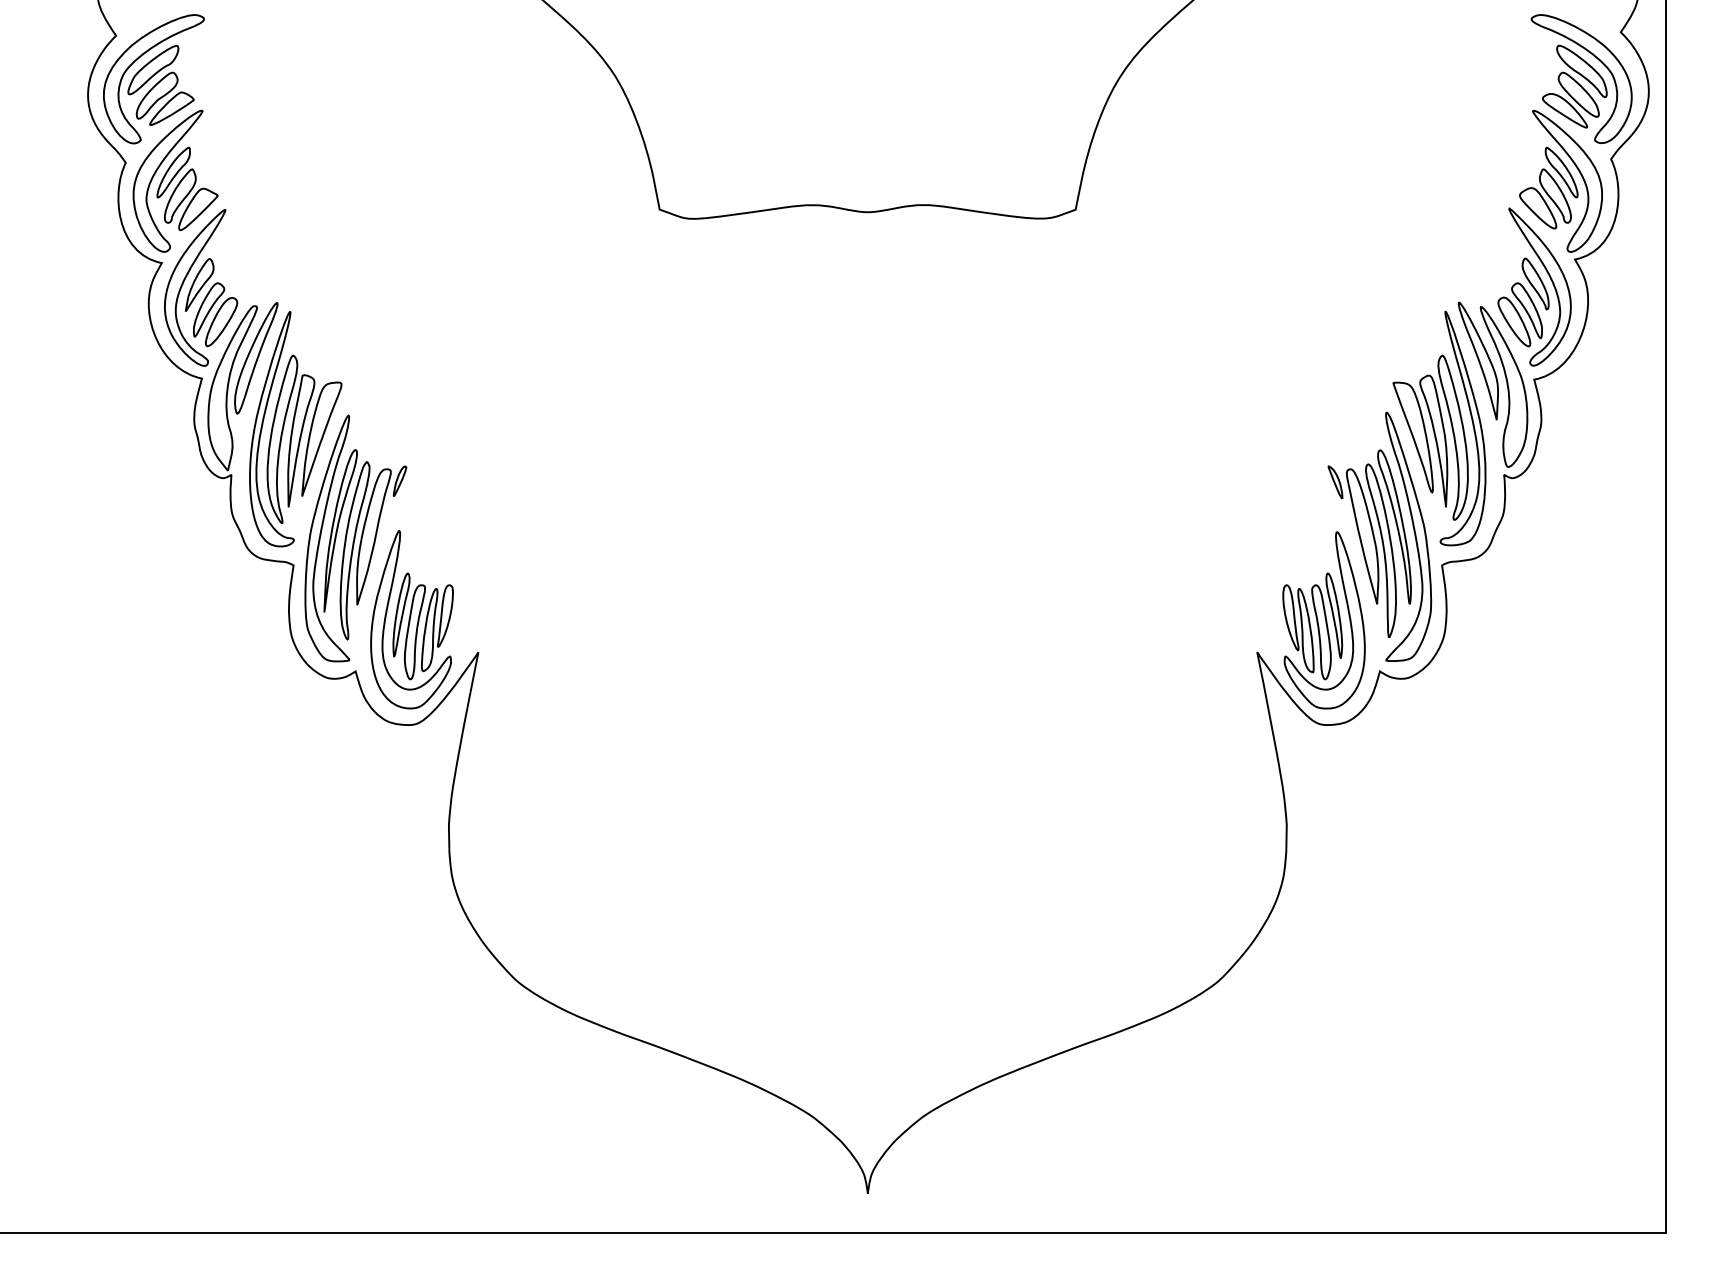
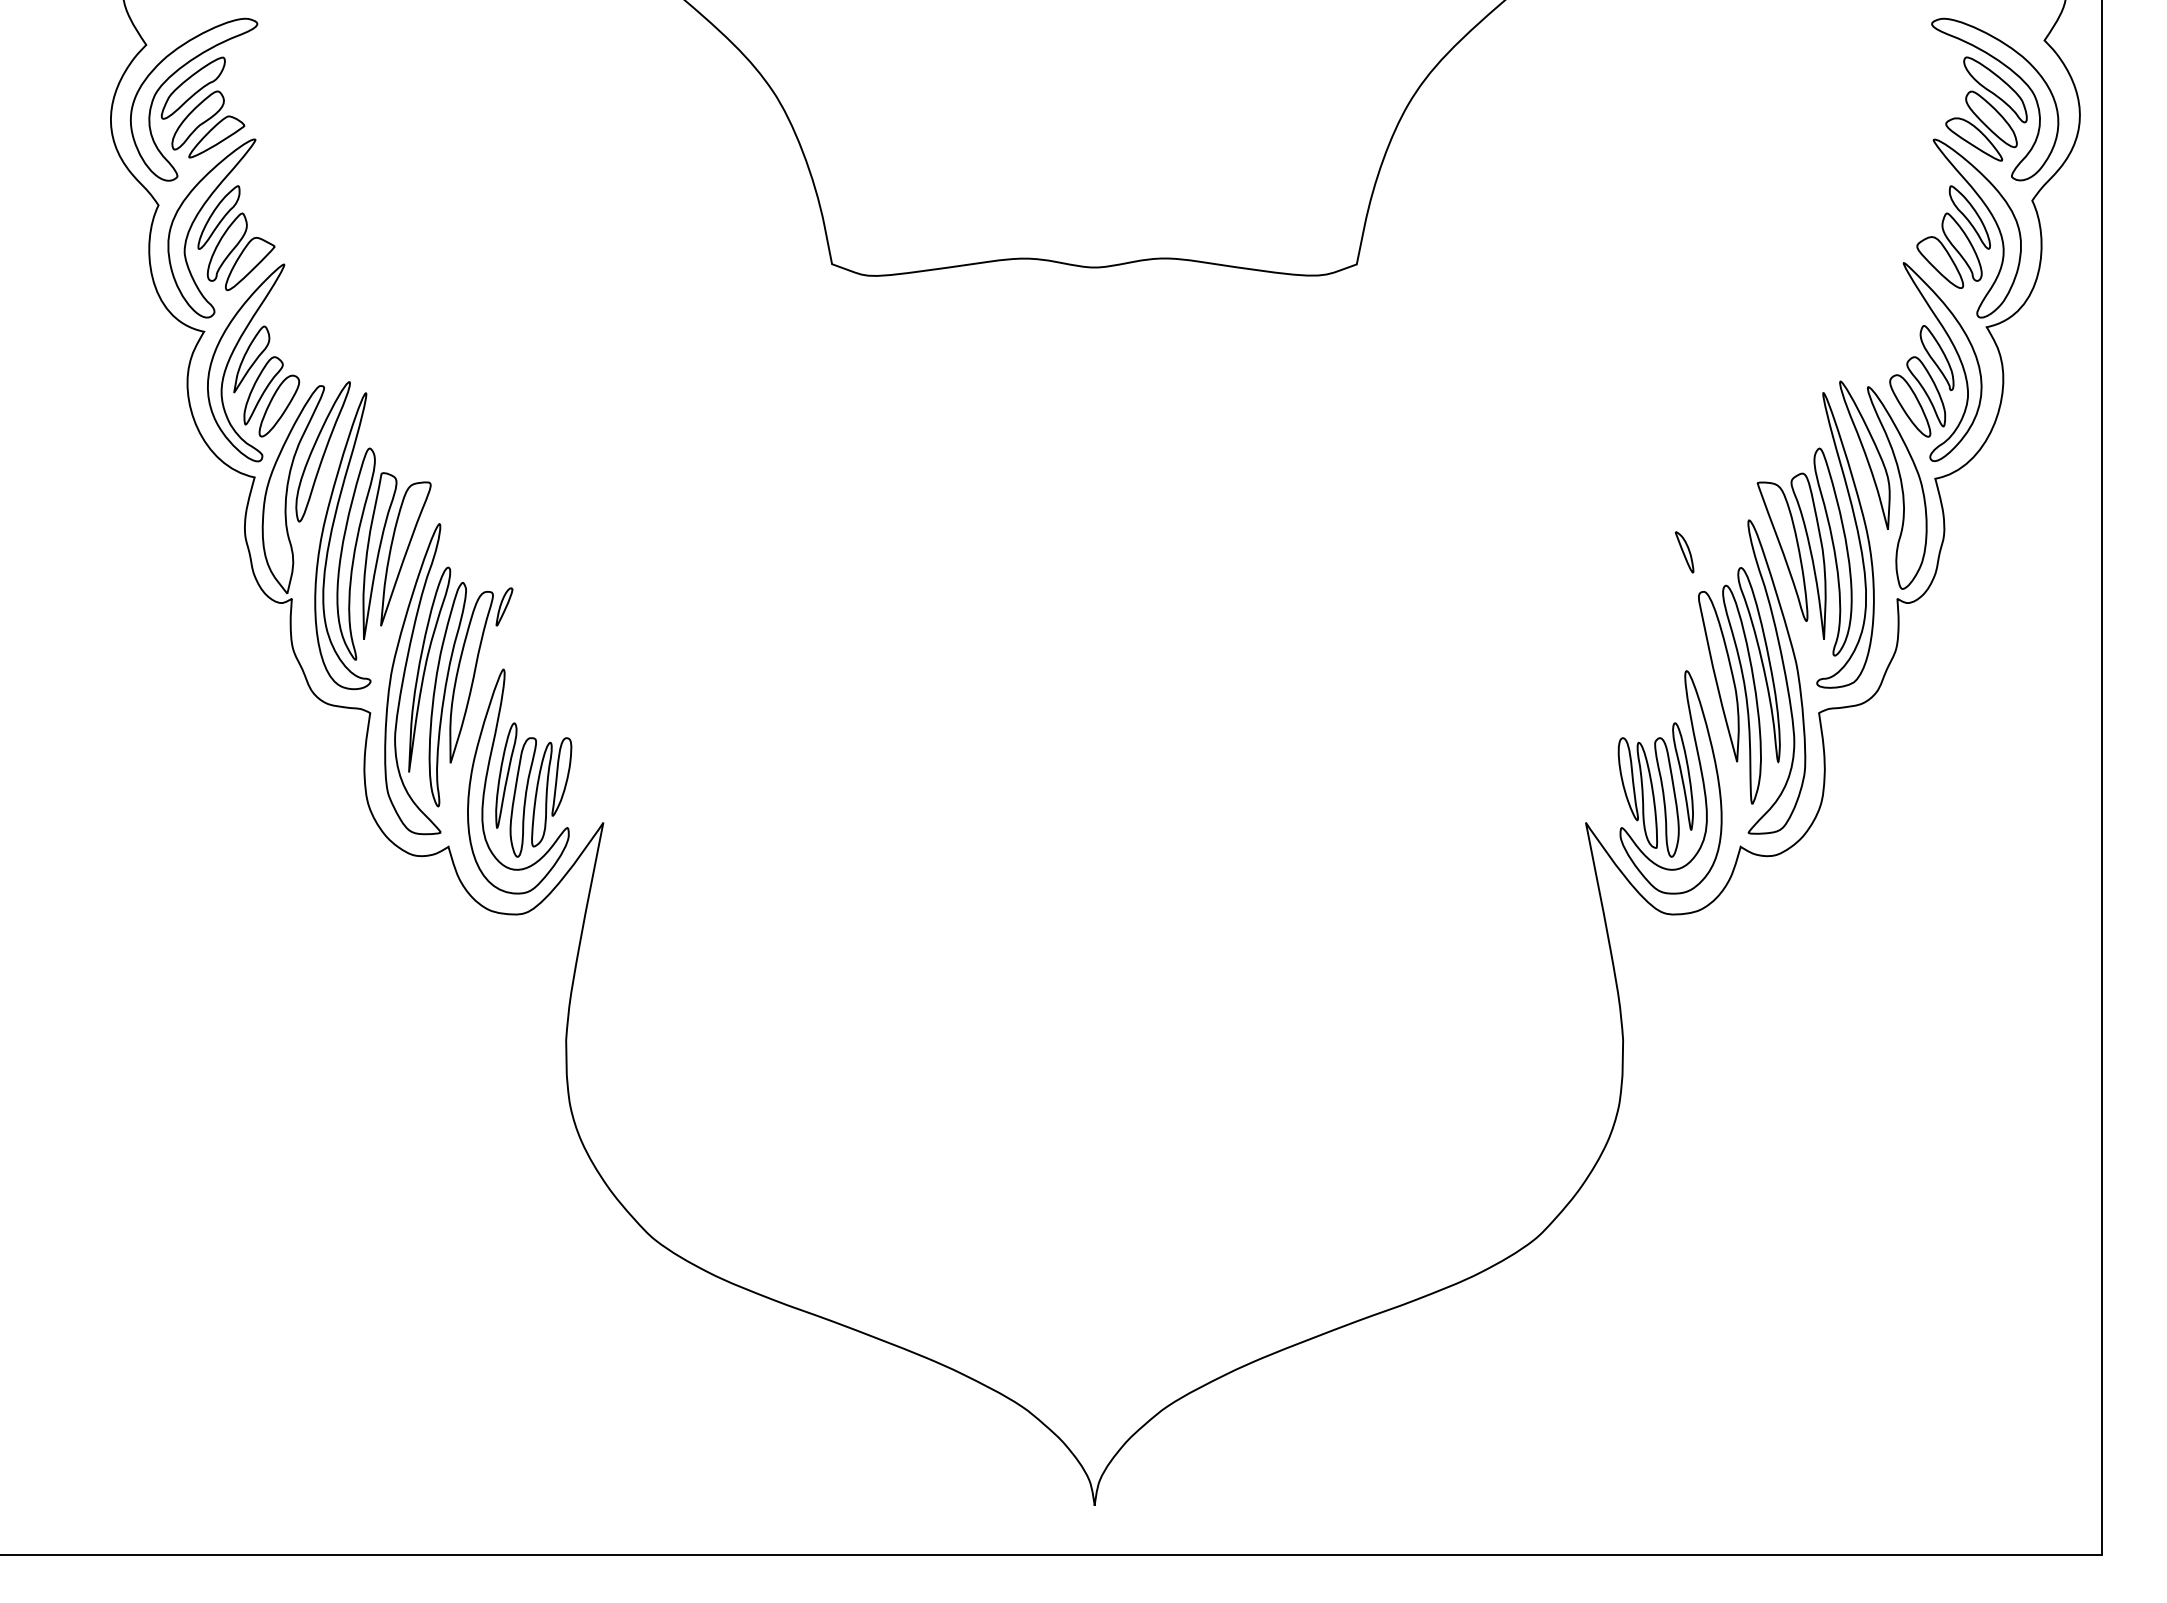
part: (1335, 482) -> (1684, 552), moved

